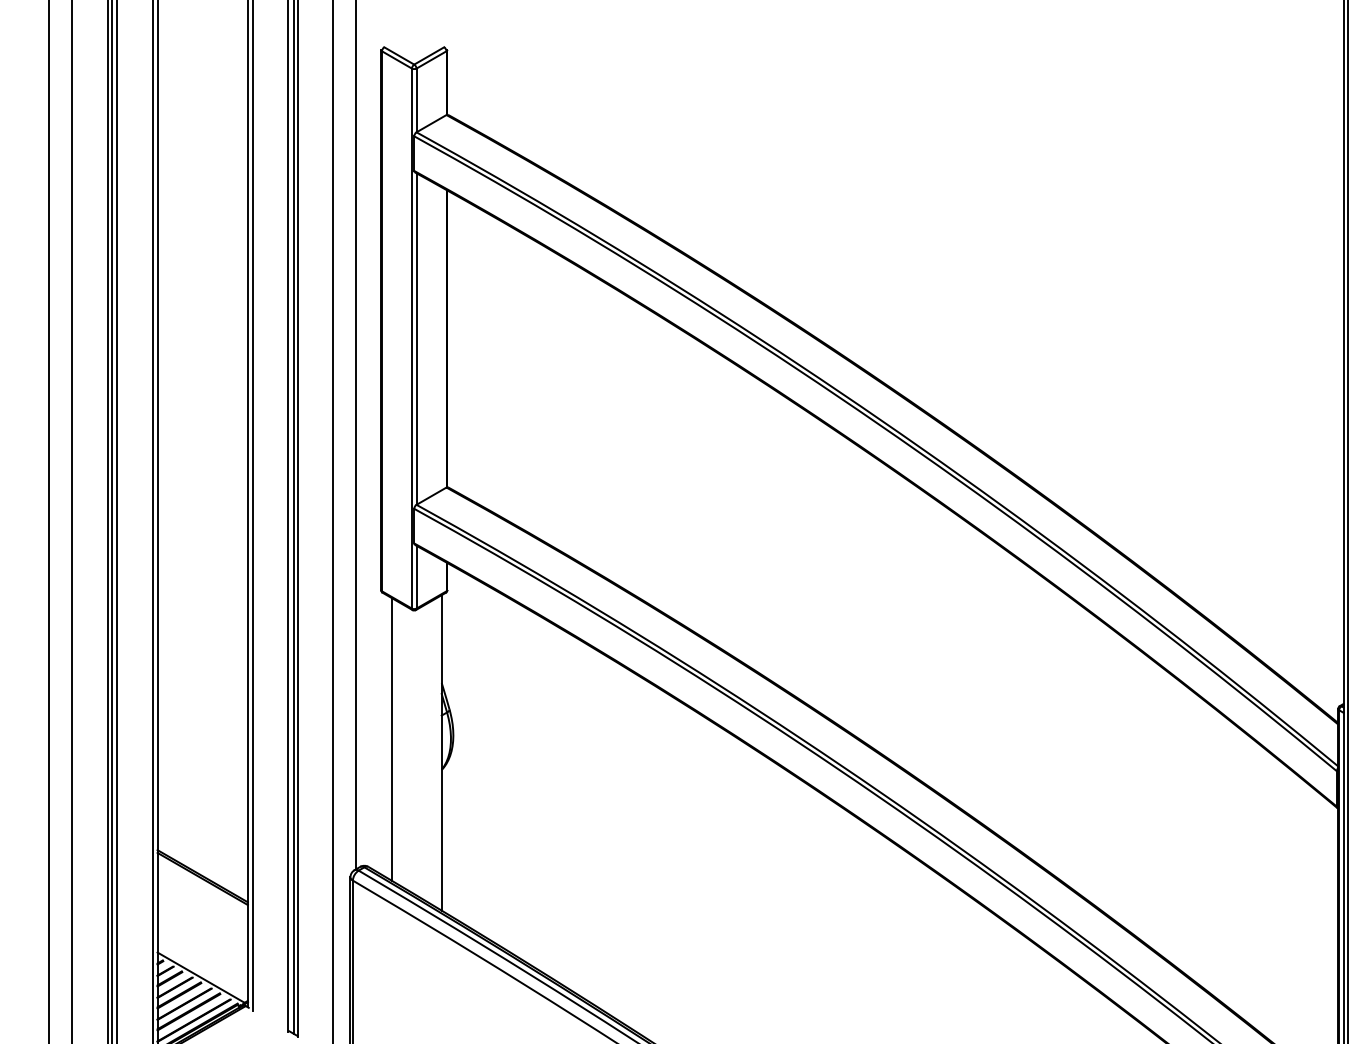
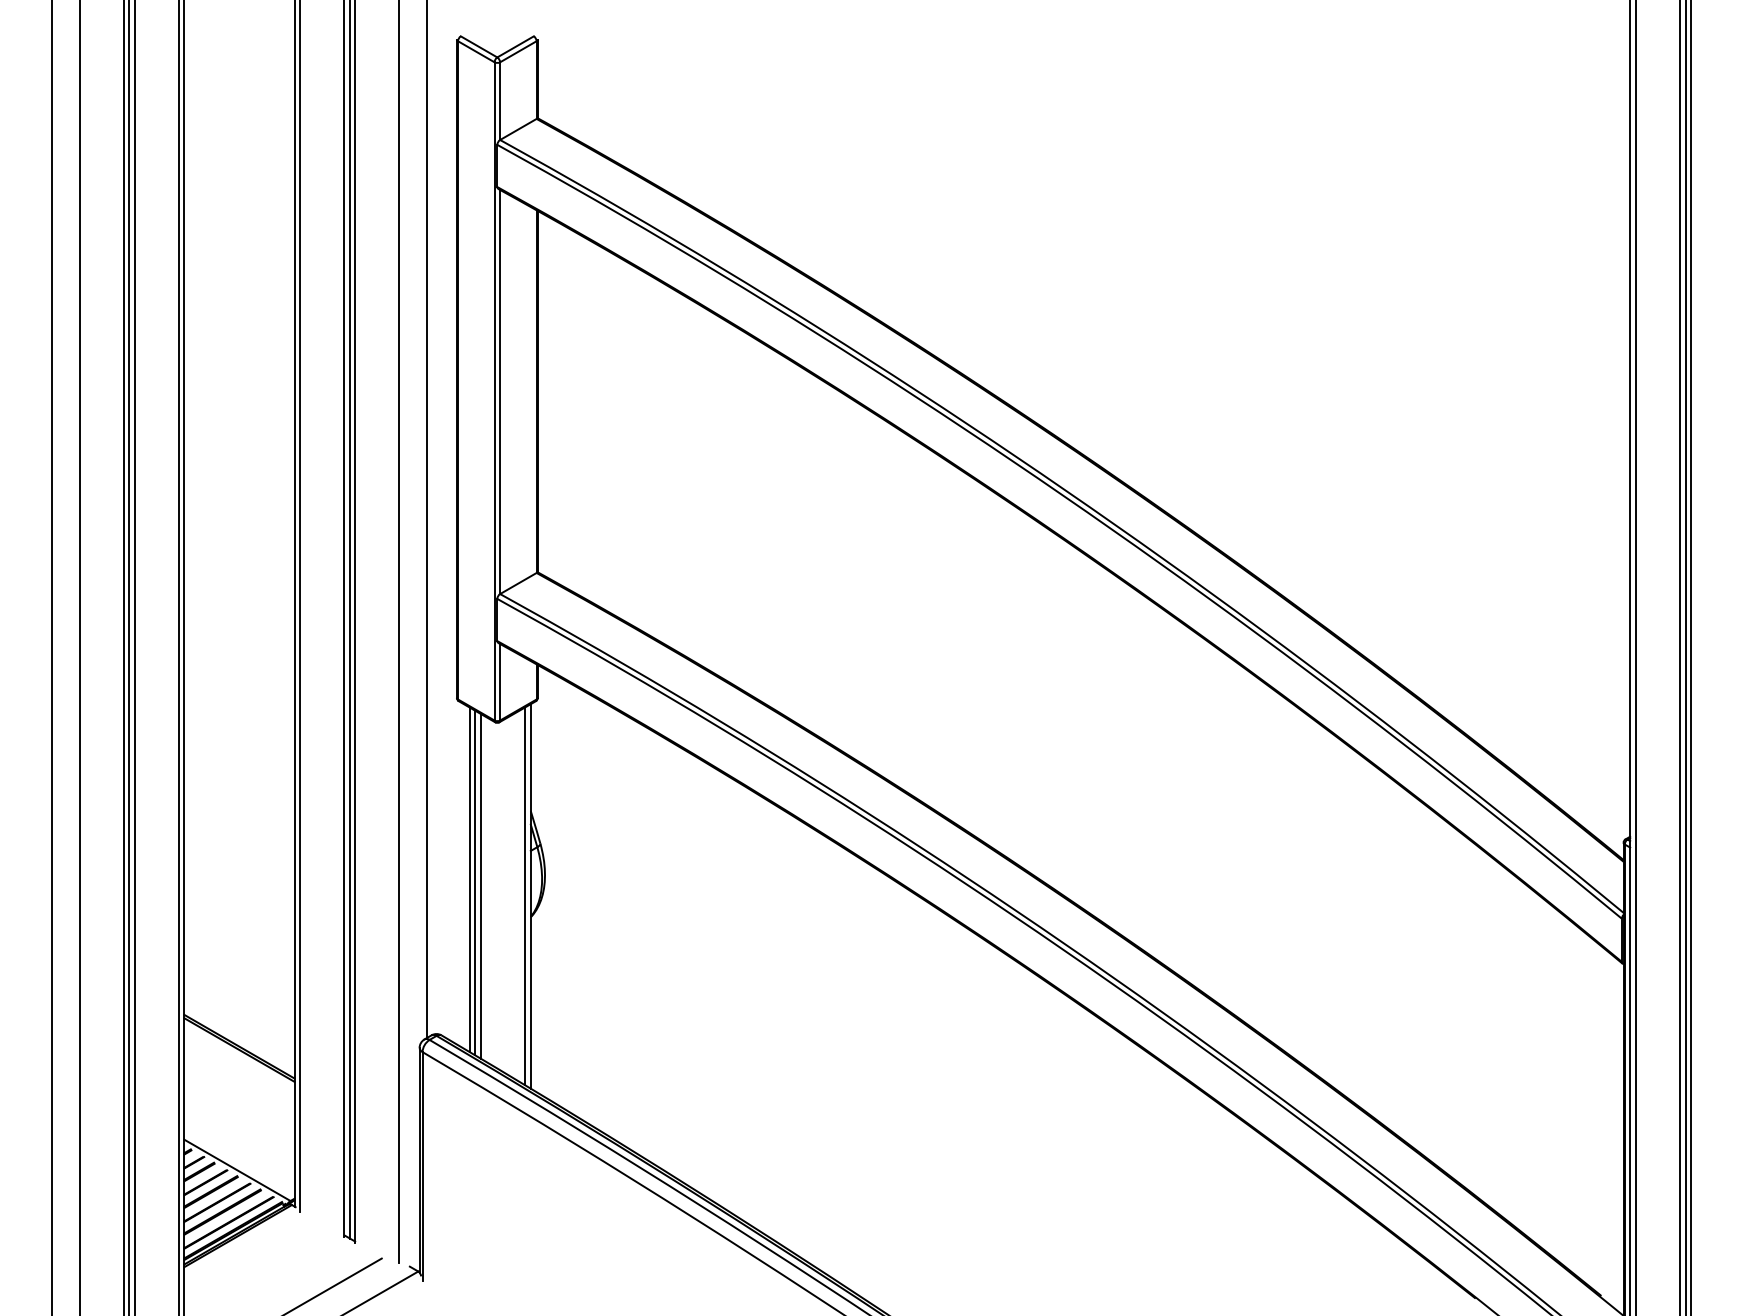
line: (395, 741) -> (474, 882), added
line: (401, 744) -> (481, 886), added
line: (437, 752) -> (525, 896), added

